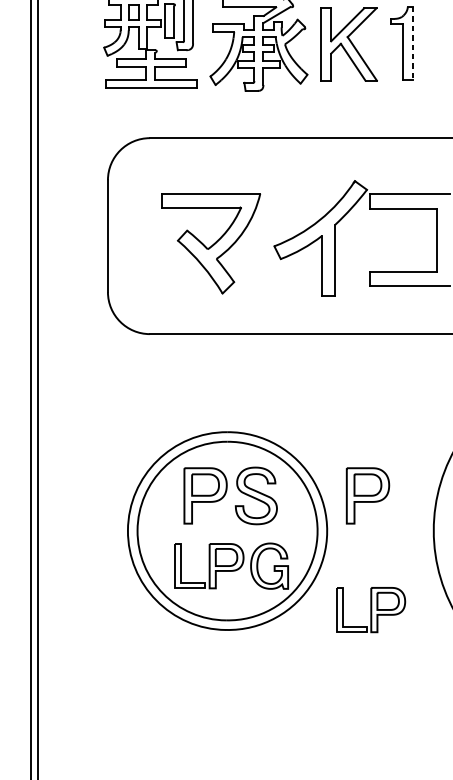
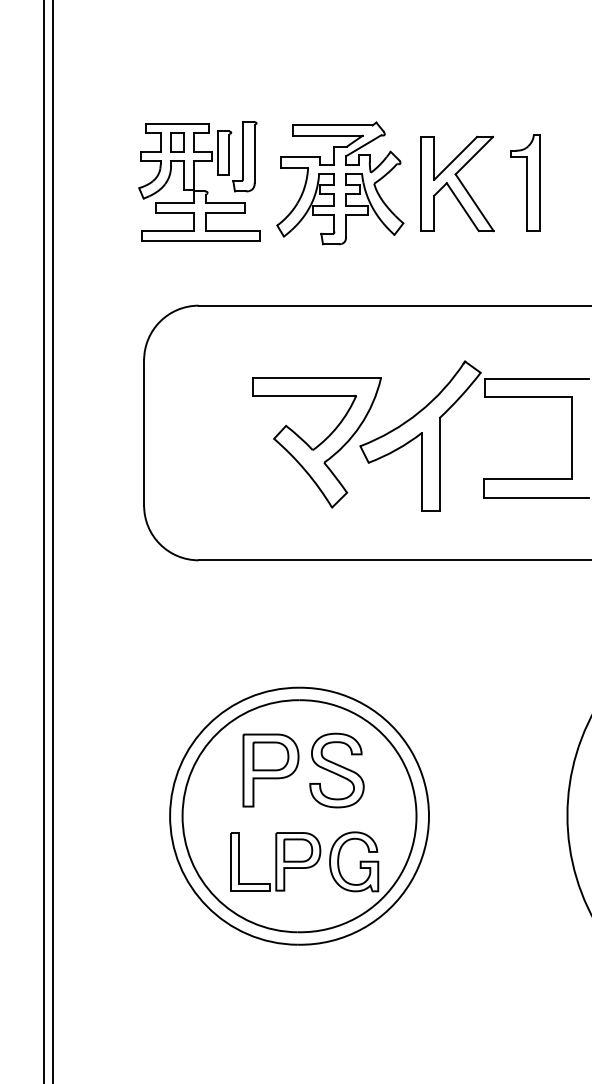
line: (413, 43) -> (540, 182), dashed -> solid
part: (210, 243) -> (316, 442), moved
part: (367, 495) -> (481, 770), removed
part: (370, 609) -> (485, 918), removed

